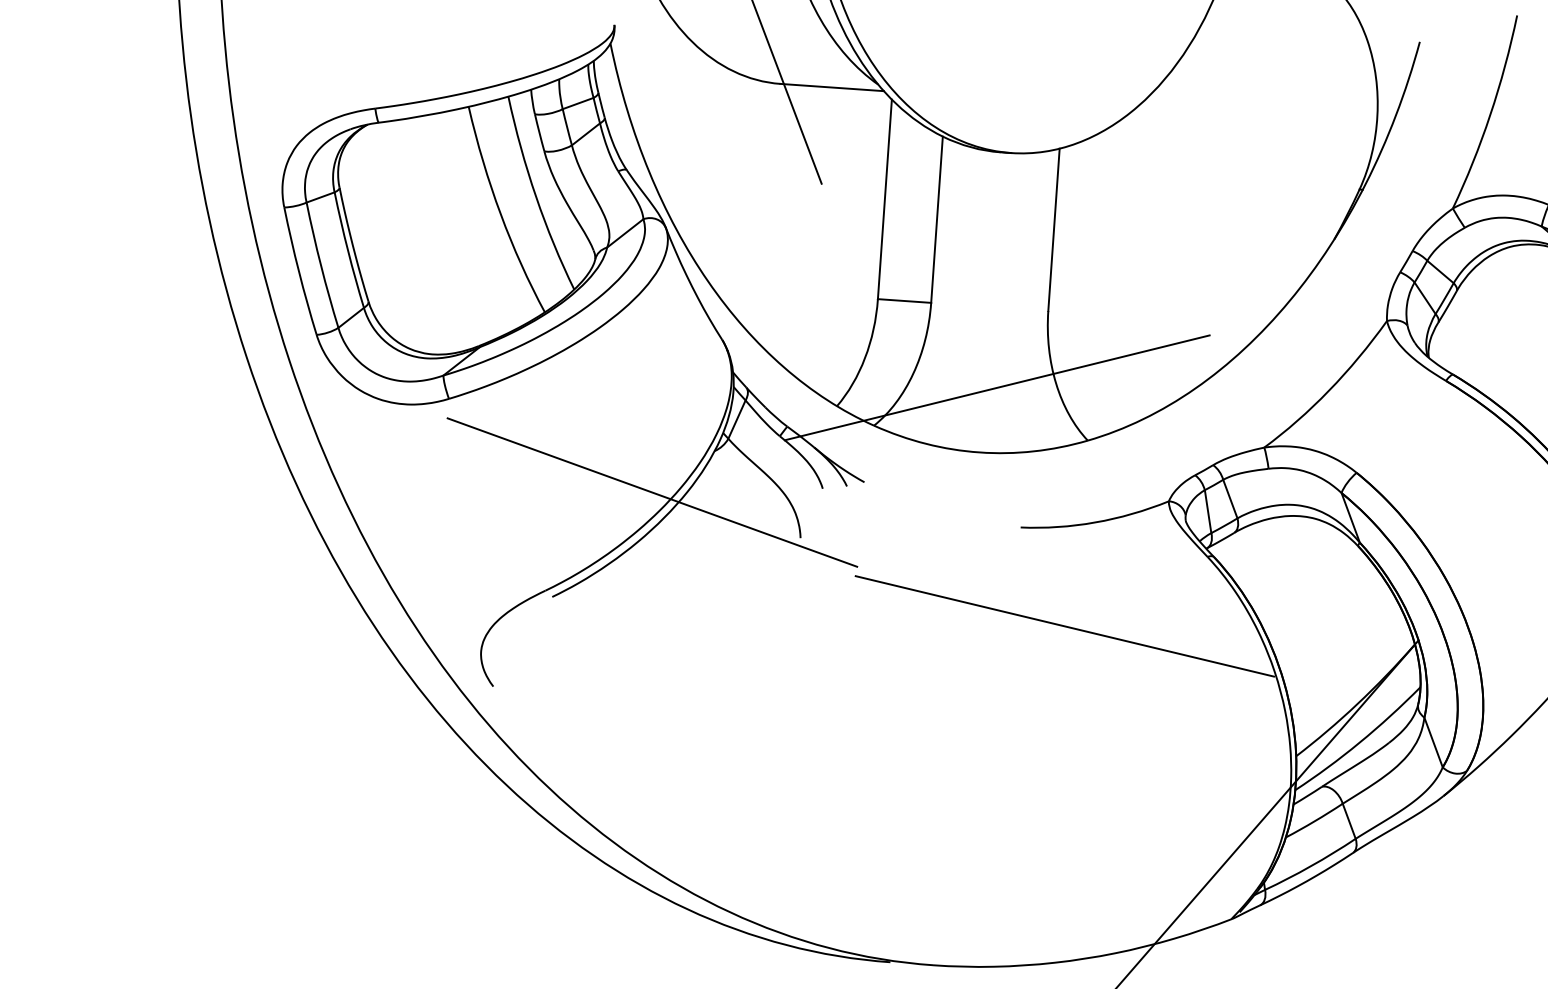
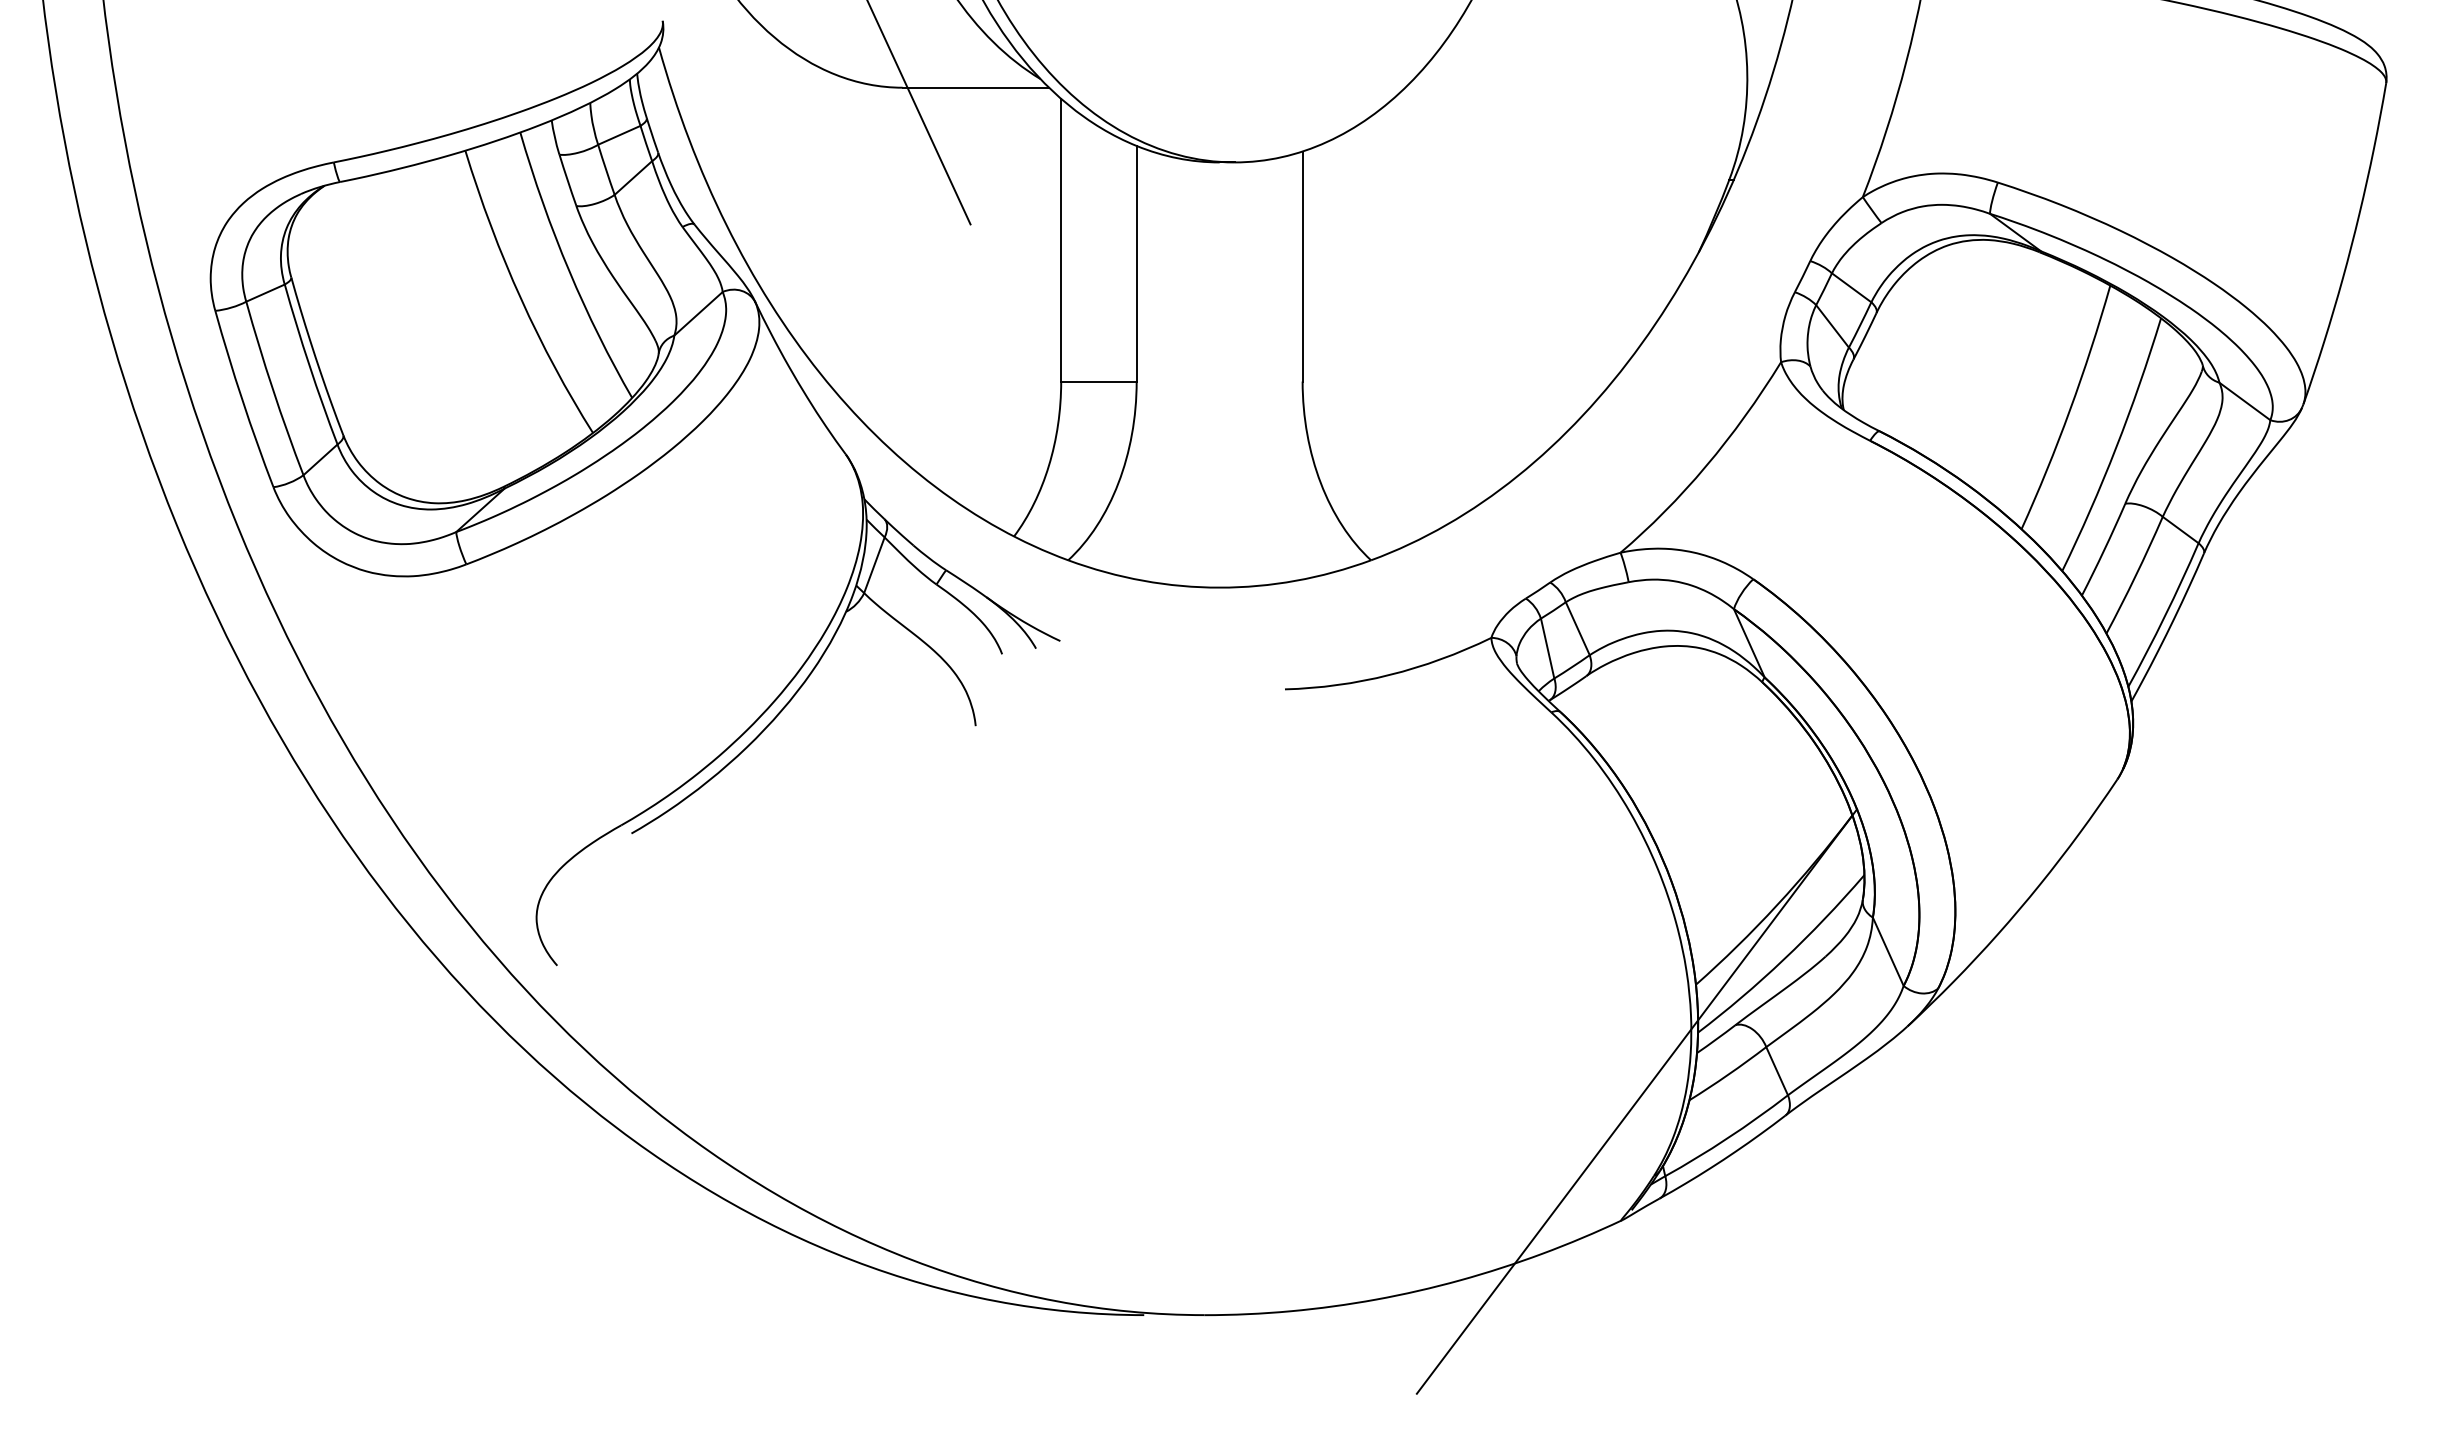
line: (996, 387) -> (1237, 494), removed
line: (652, 492) -> (762, 676), removed
line: (1064, 626) -> (1356, 824), removed

